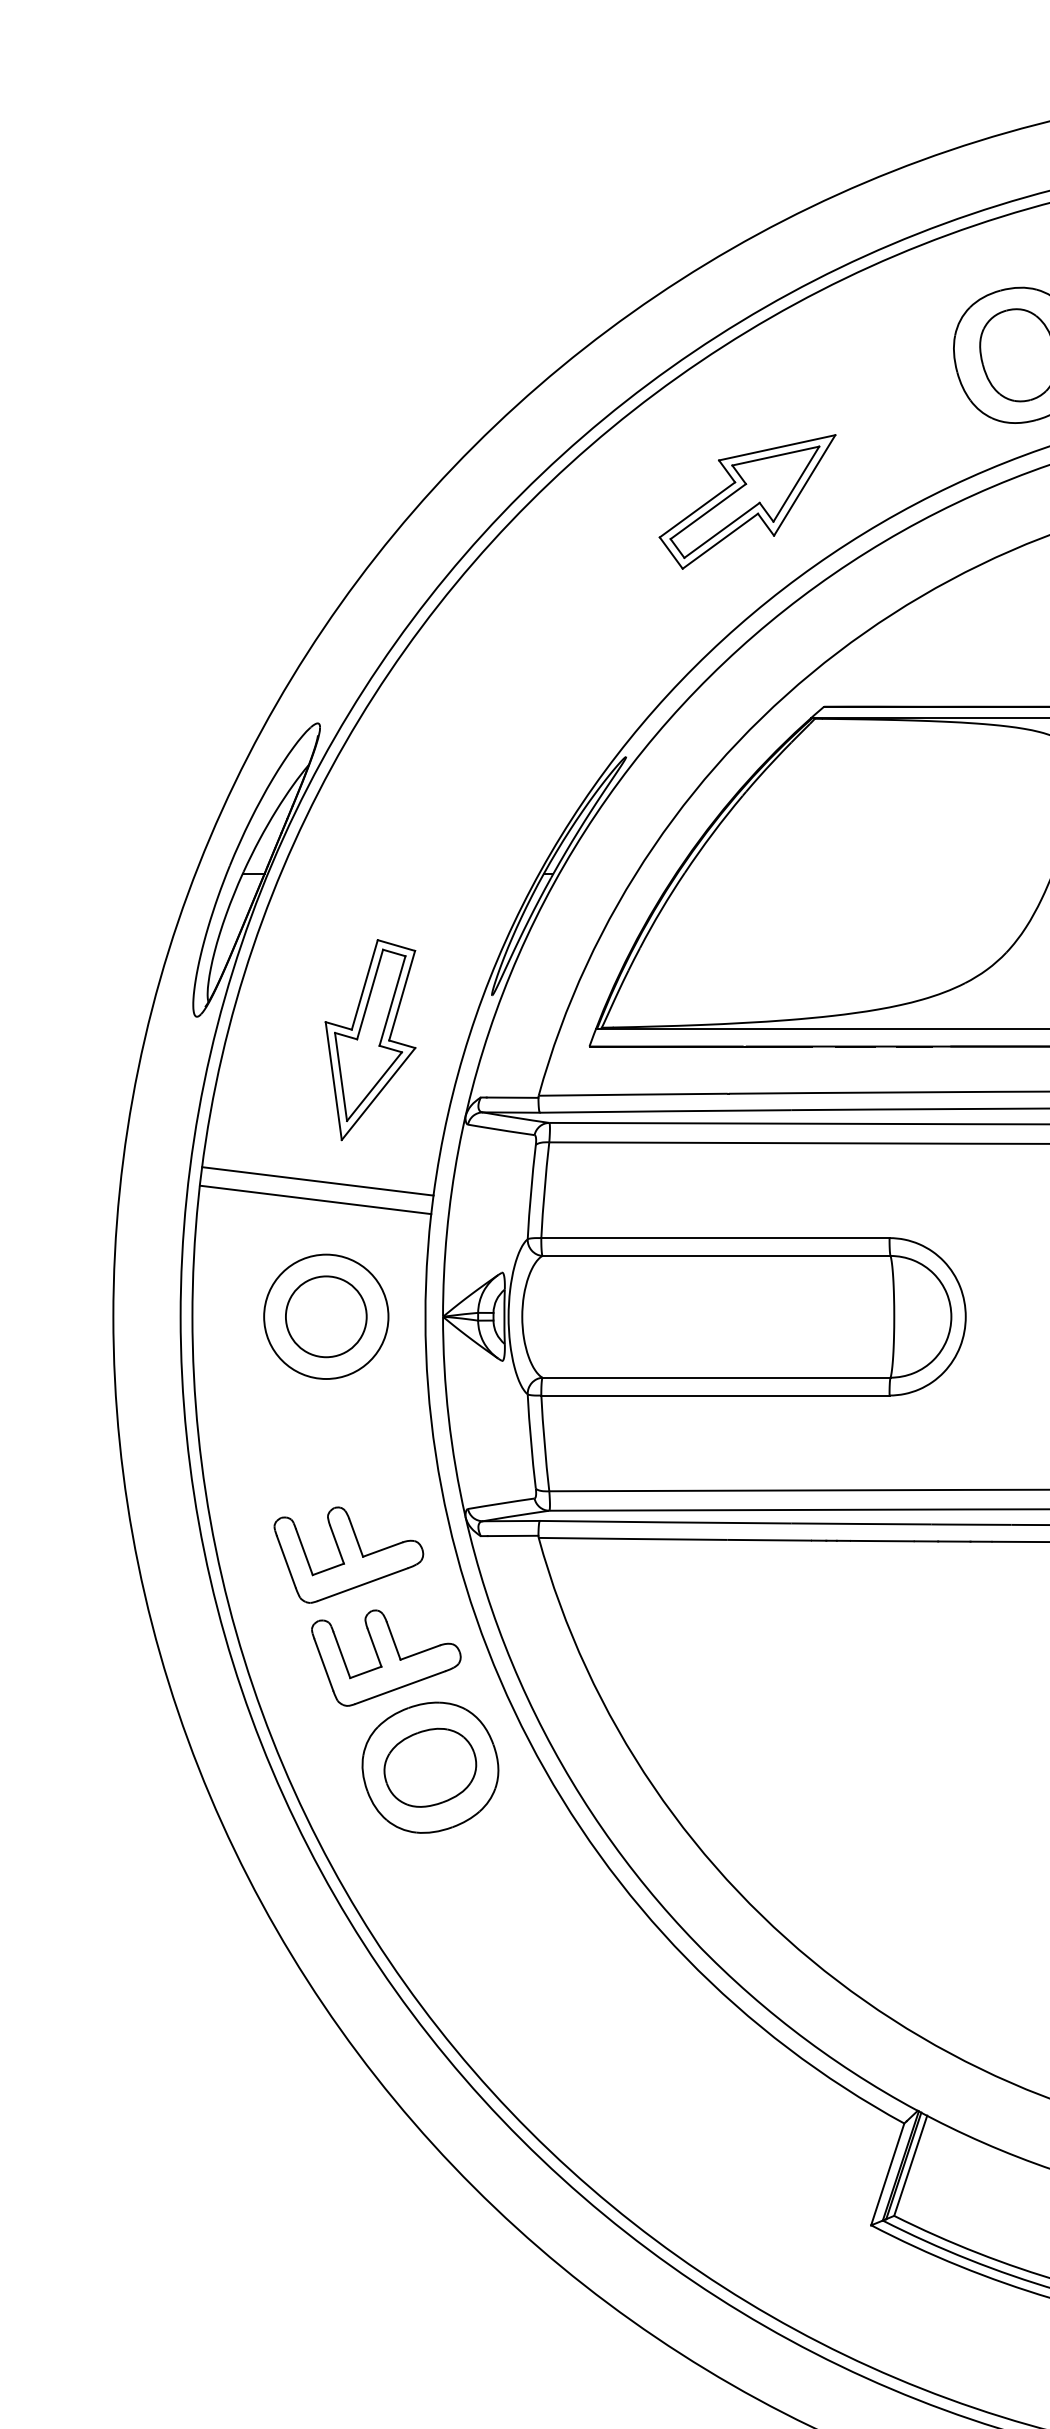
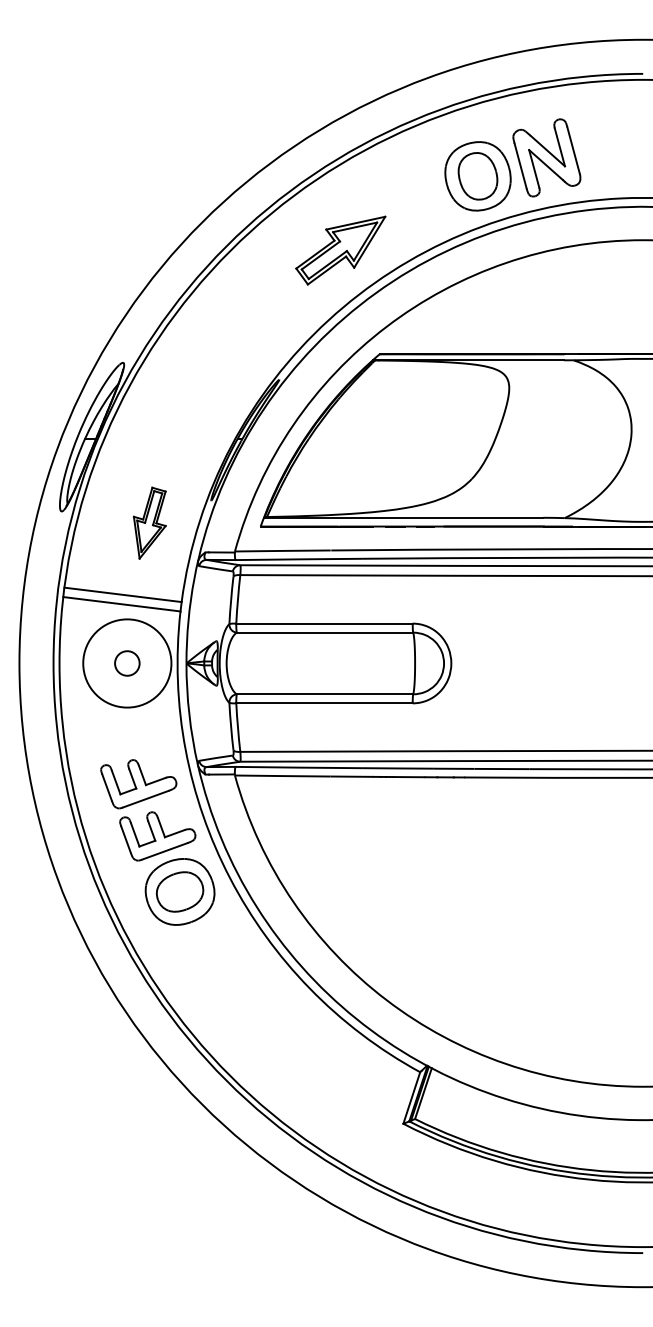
part: (370, 1038) -> (149, 522), size x0.7
circle: (324, 1314) -> (126, 662), size x1.4
circle: (324, 1316) -> (126, 663), size x0.6

